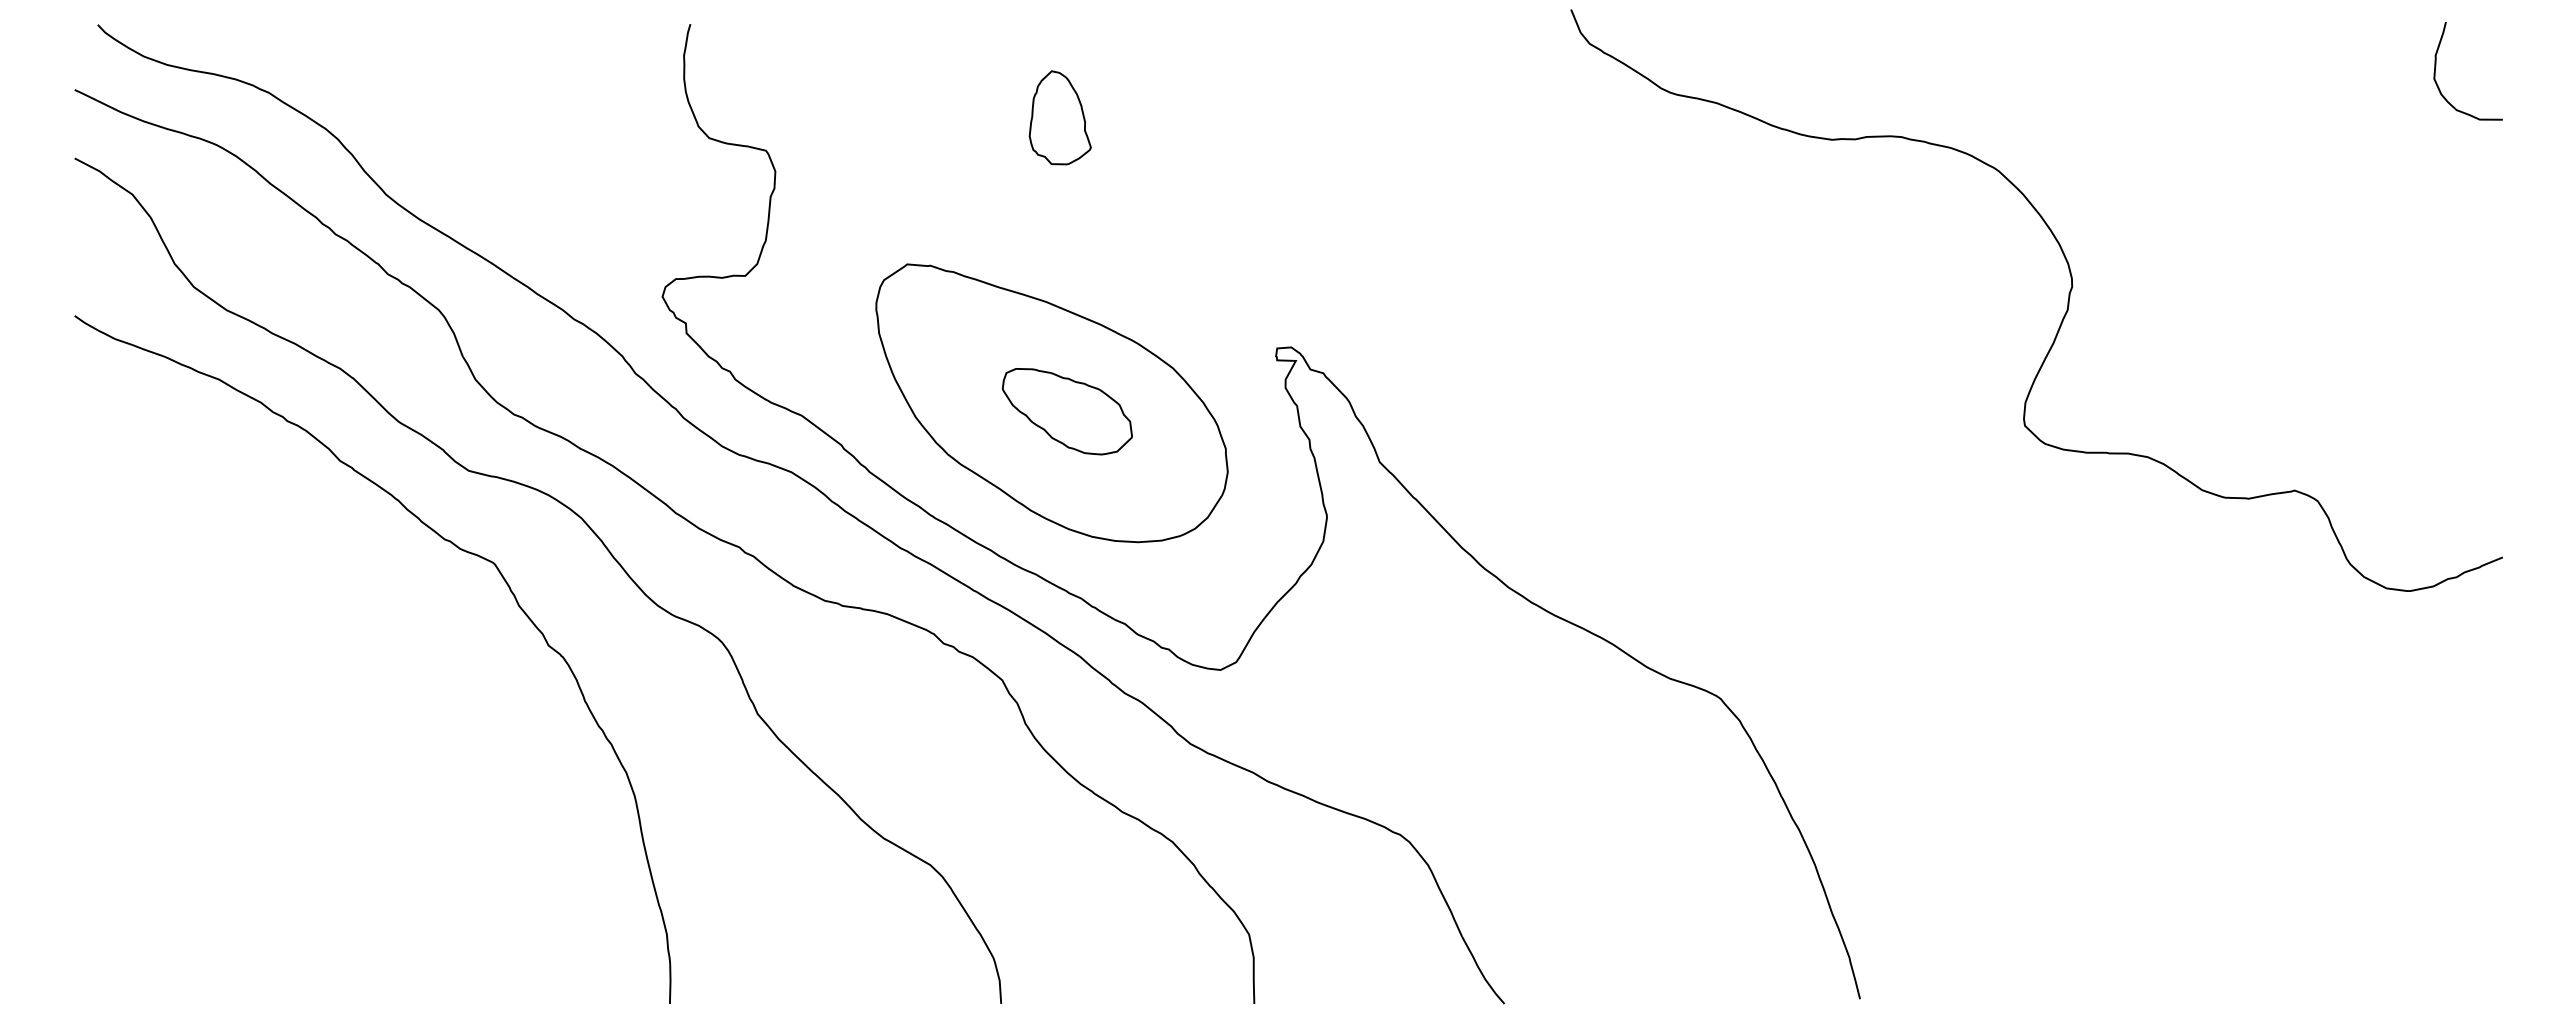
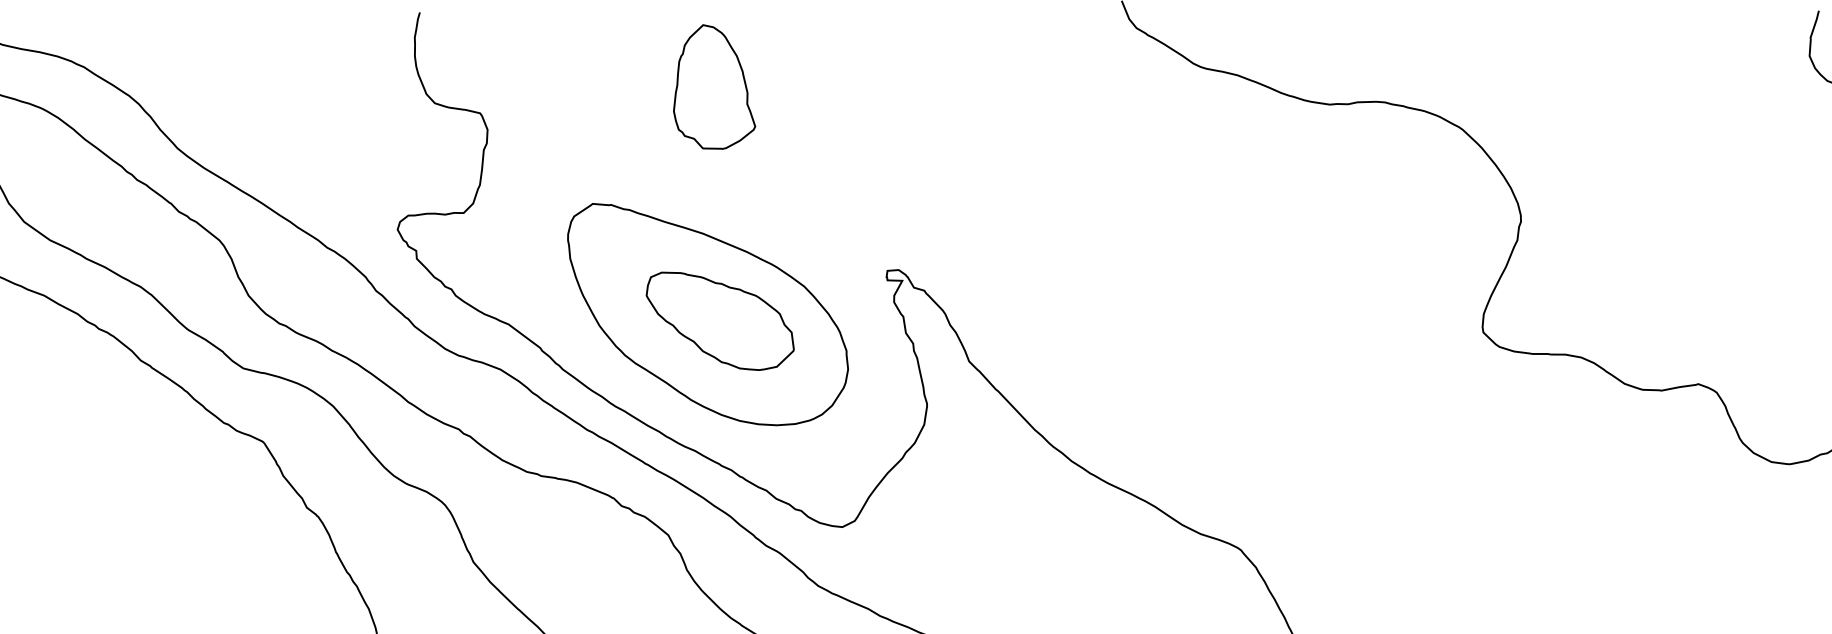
part: (1060, 117) -> (714, 86), size x1.67
part: (1067, 411) -> (720, 321), size x1.43

